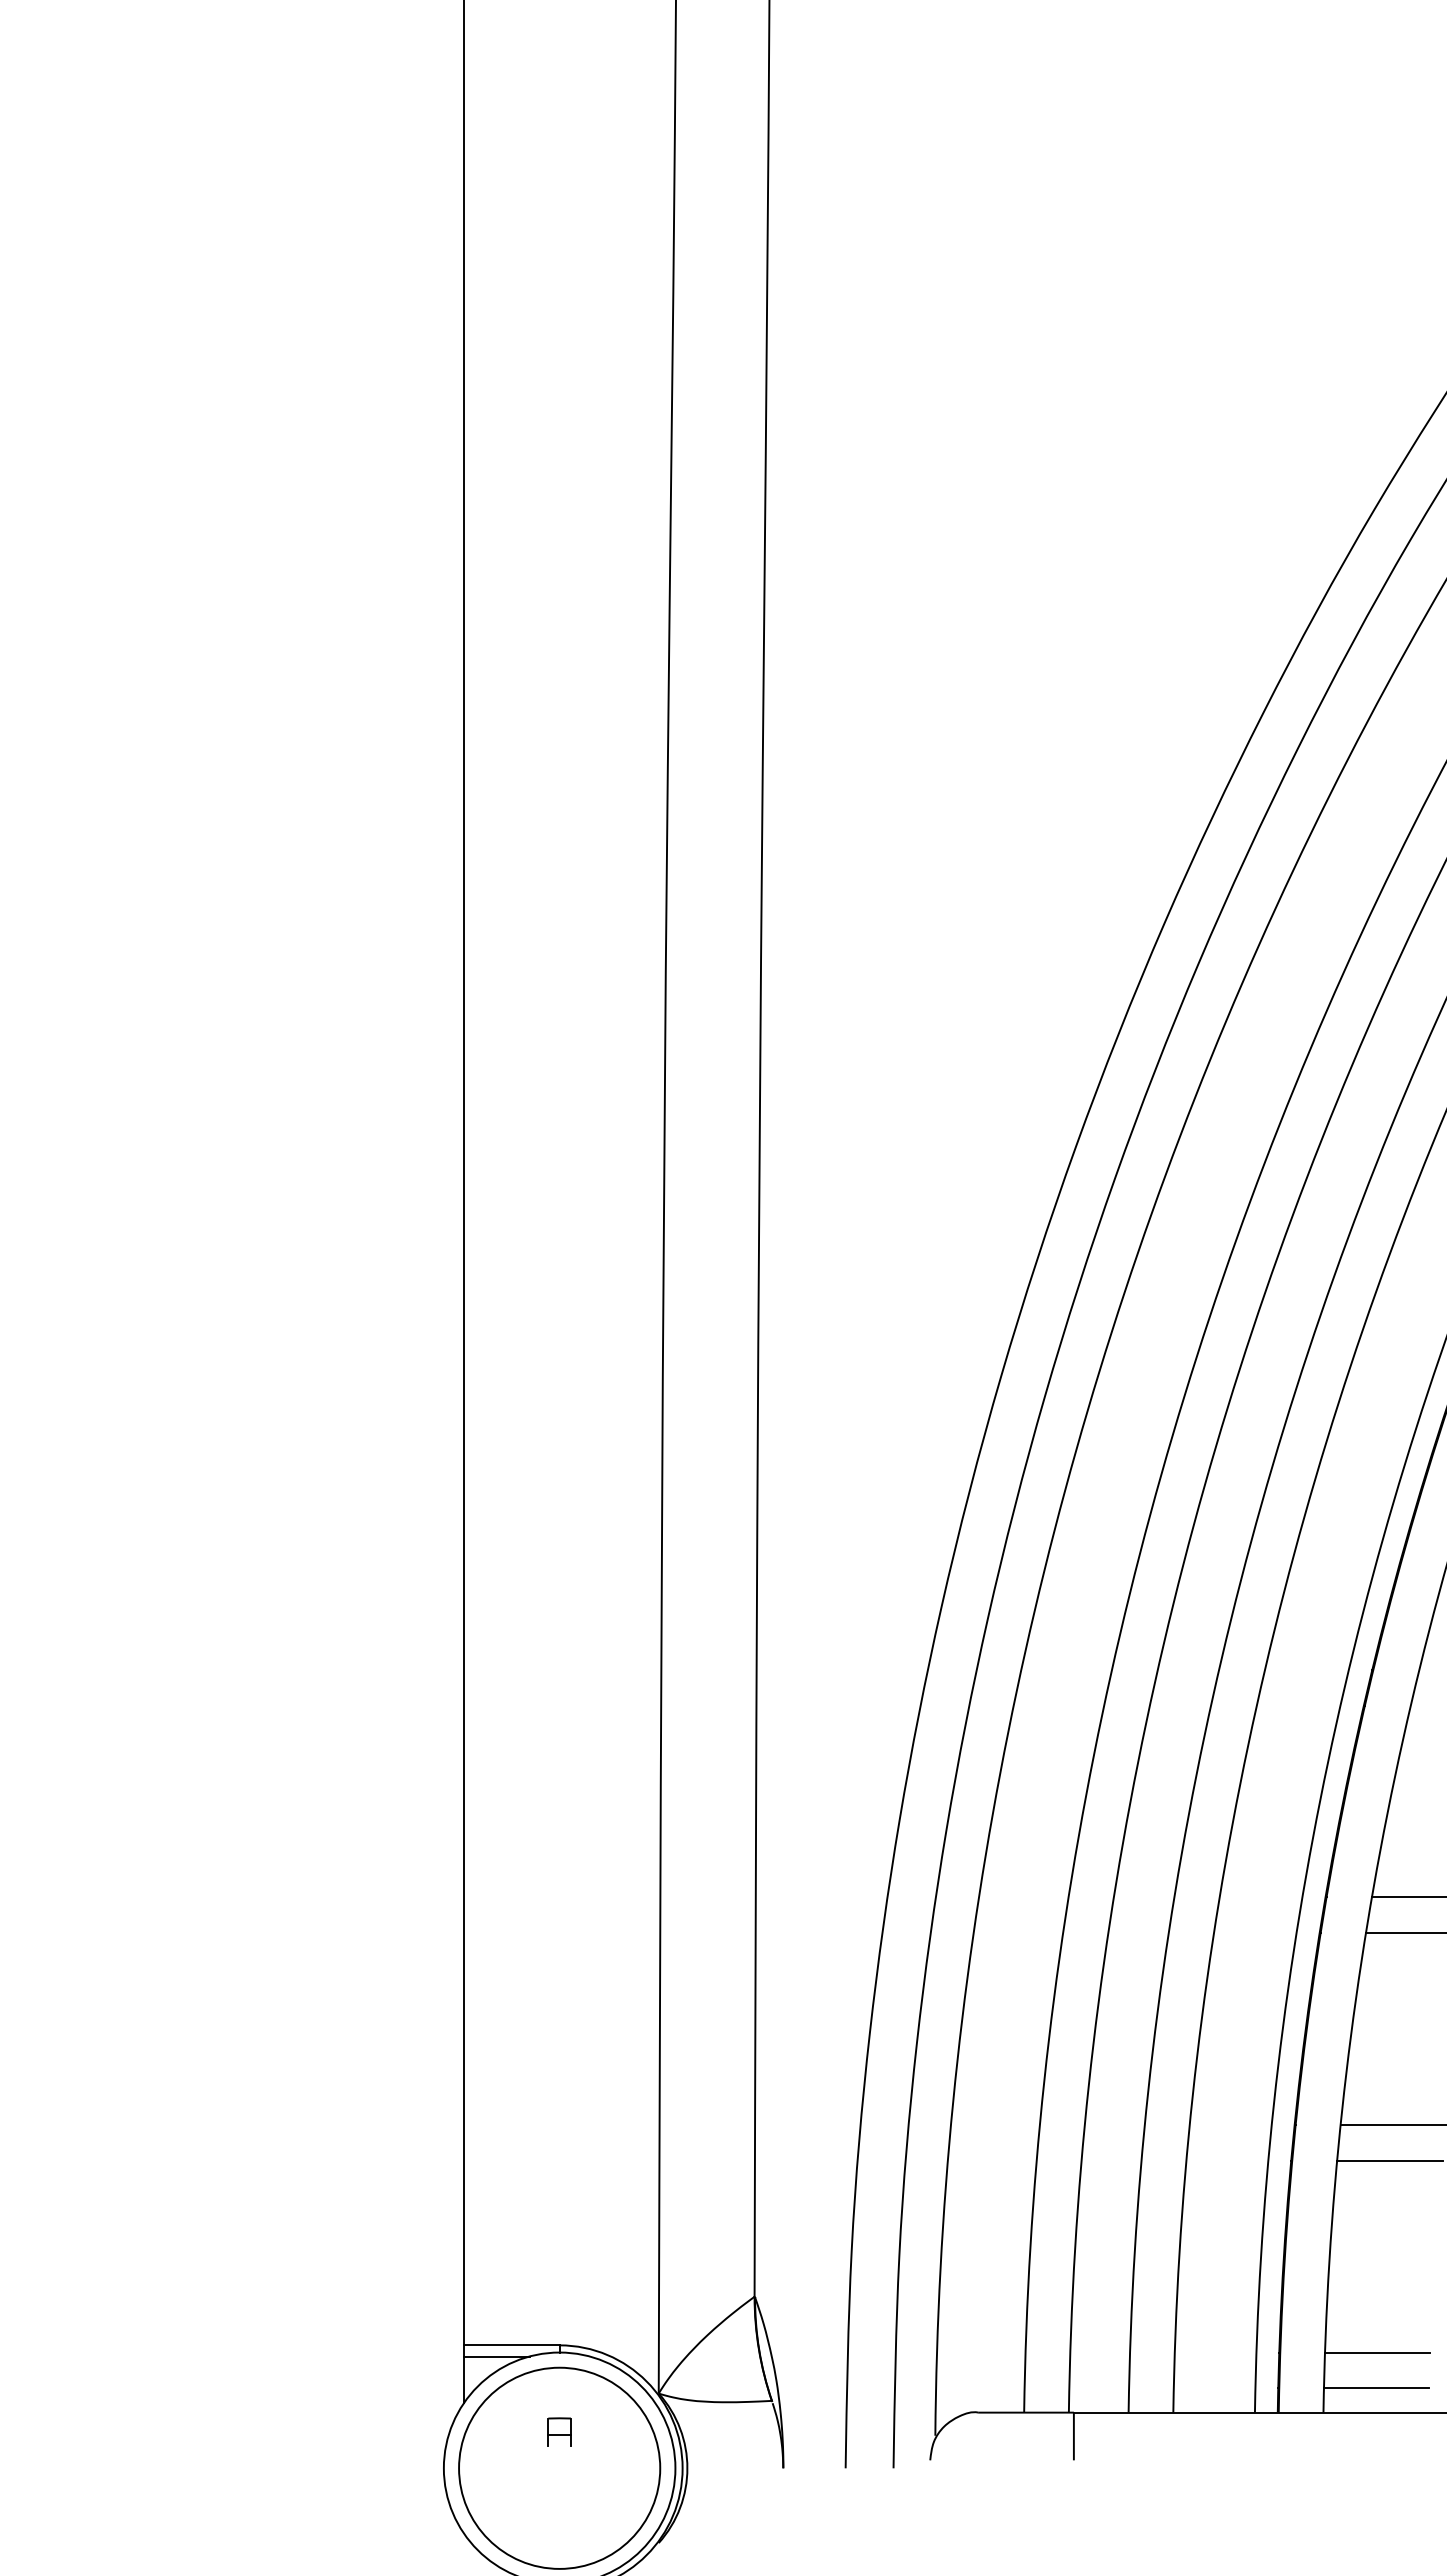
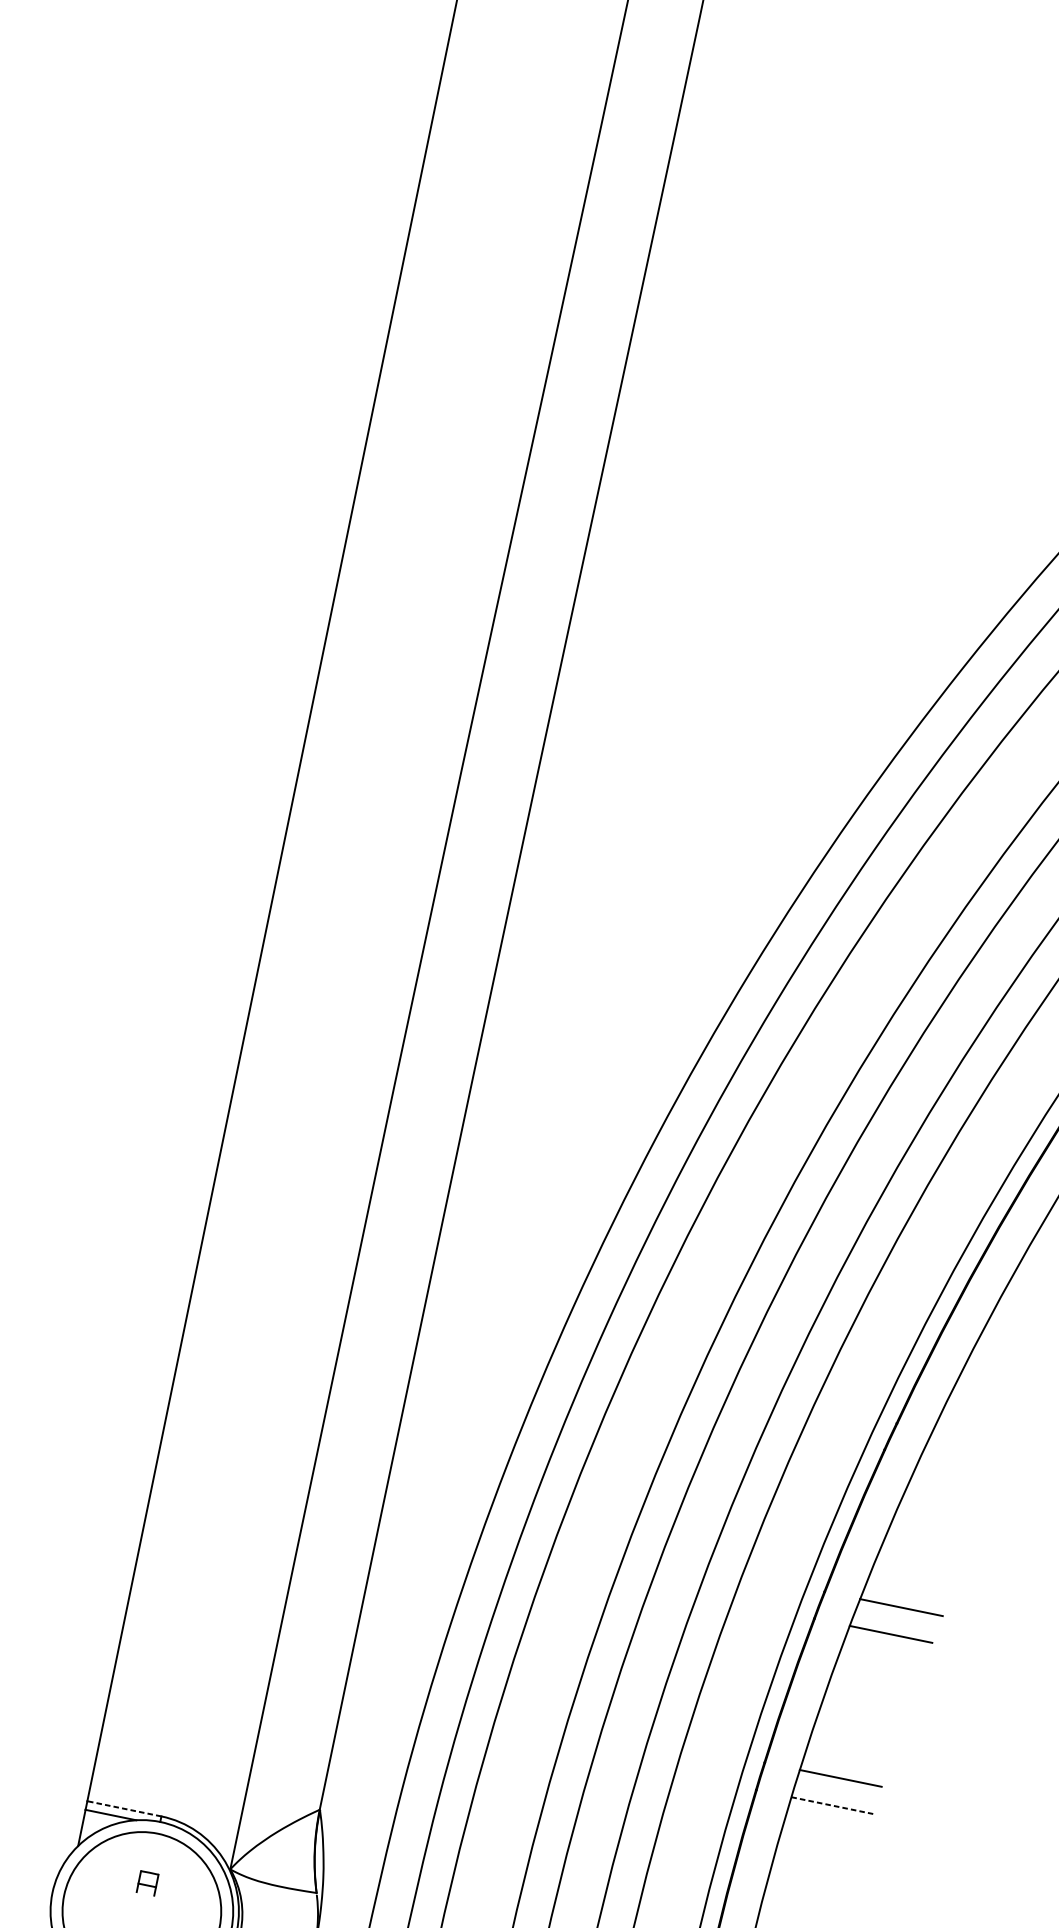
line: (1390, 2160) -> (832, 1805), solid -> dashed
line: (511, 2345) -> (124, 1808), solid -> dashed

